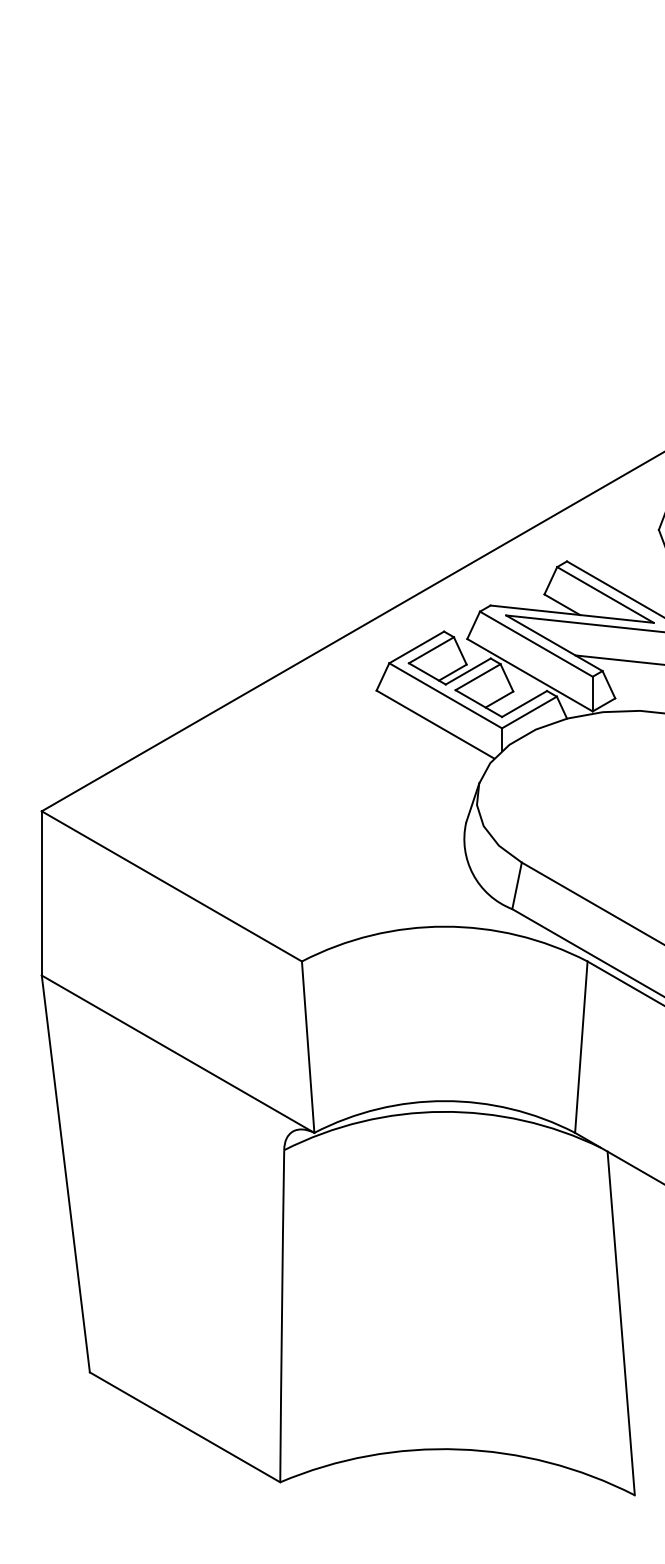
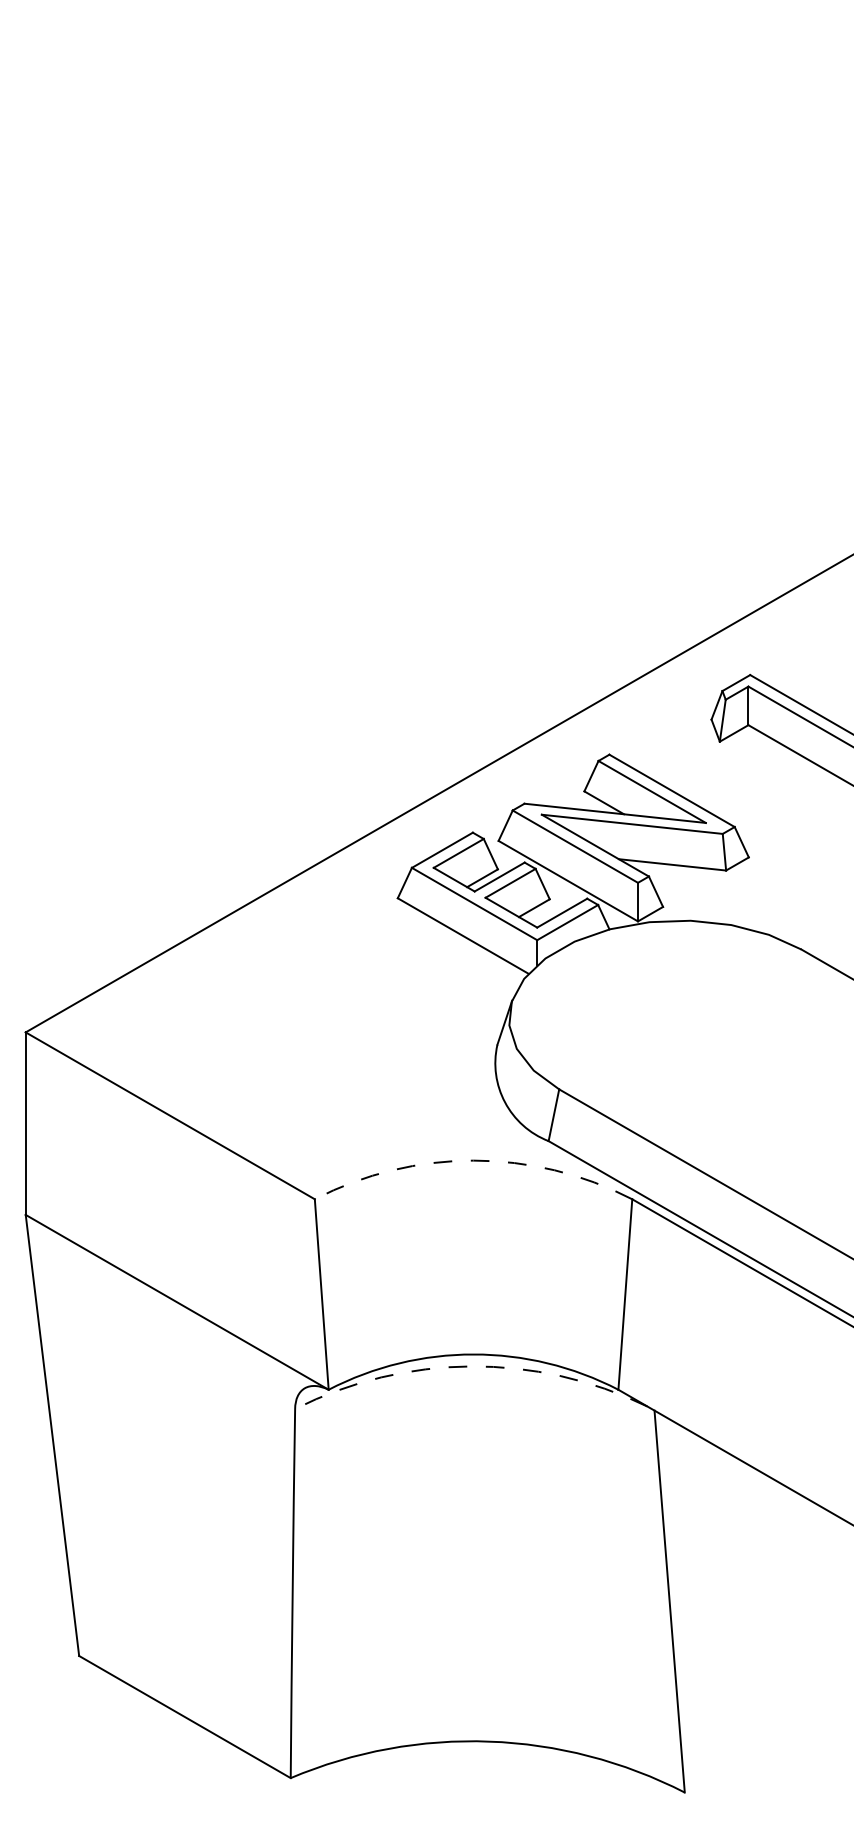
arc: (444, 926) -> (473, 1160), solid -> dashed
arc: (442, 1111) -> (471, 1366), solid -> dashed

